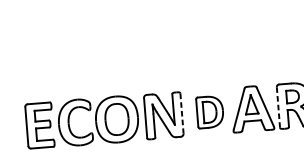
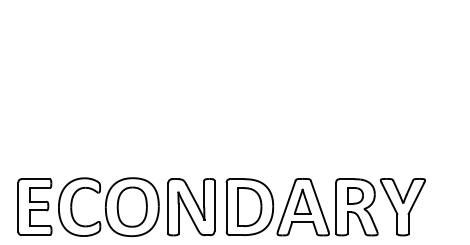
line: (278, 107) -> (336, 207), dashed -> solid
part: (209, 111) -> (249, 206), size x1.43
line: (182, 113) -> (214, 206), dashed -> solid

